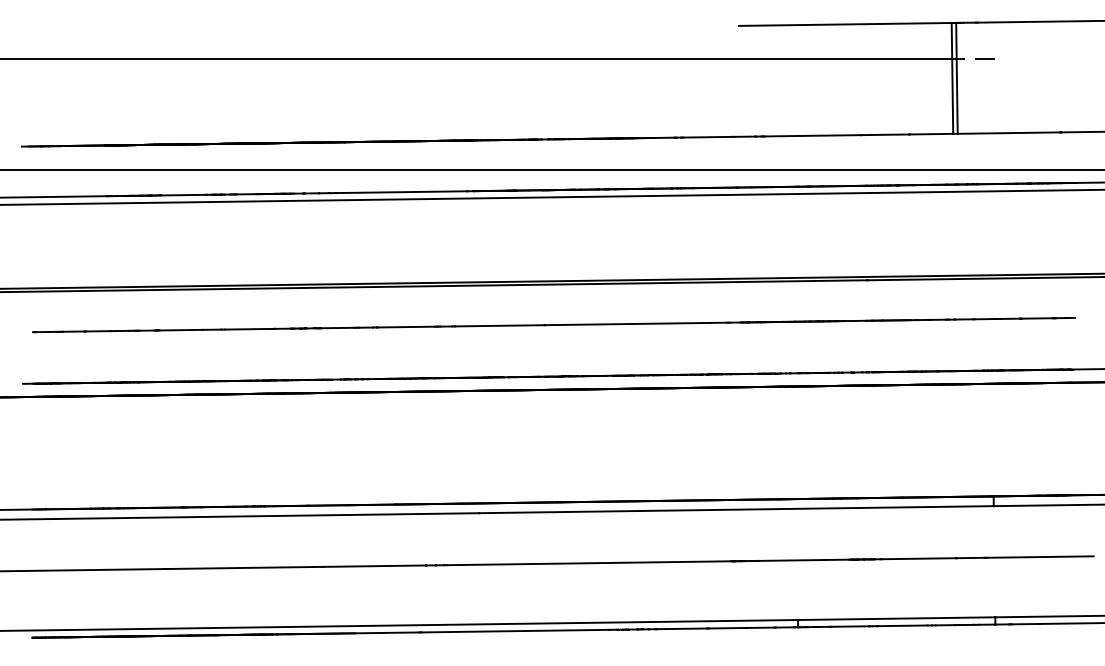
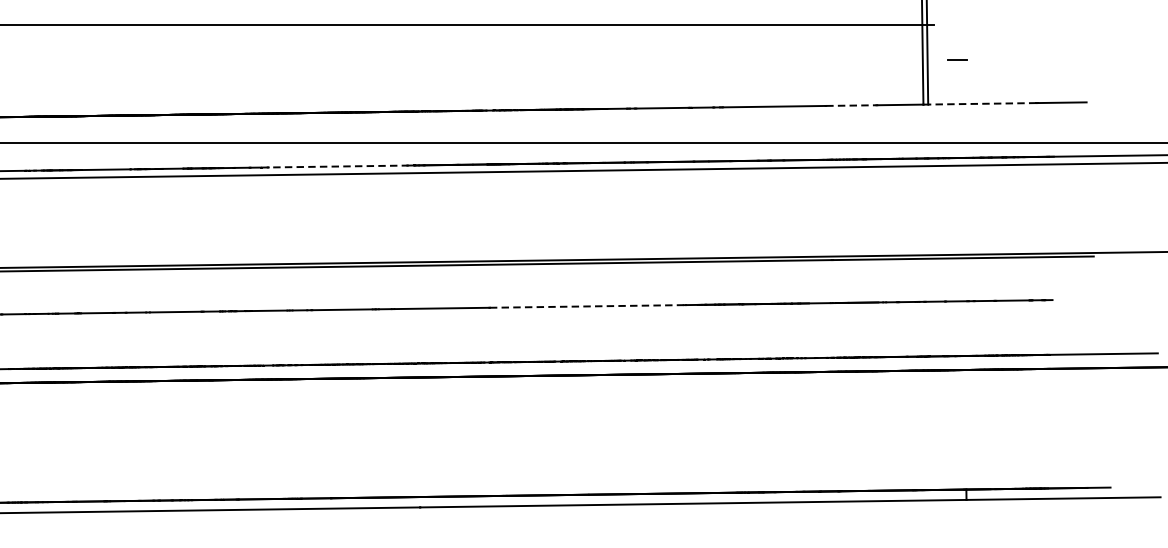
line: (984, 58) -> (956, 59), moved
line: (1008, 133) -> (982, 104), solid -> dashed
line: (885, 134) -> (851, 105), solid -> dashed
line: (398, 192) -> (334, 166), solid -> dashed
line: (636, 323) -> (587, 305), solid -> dashed

